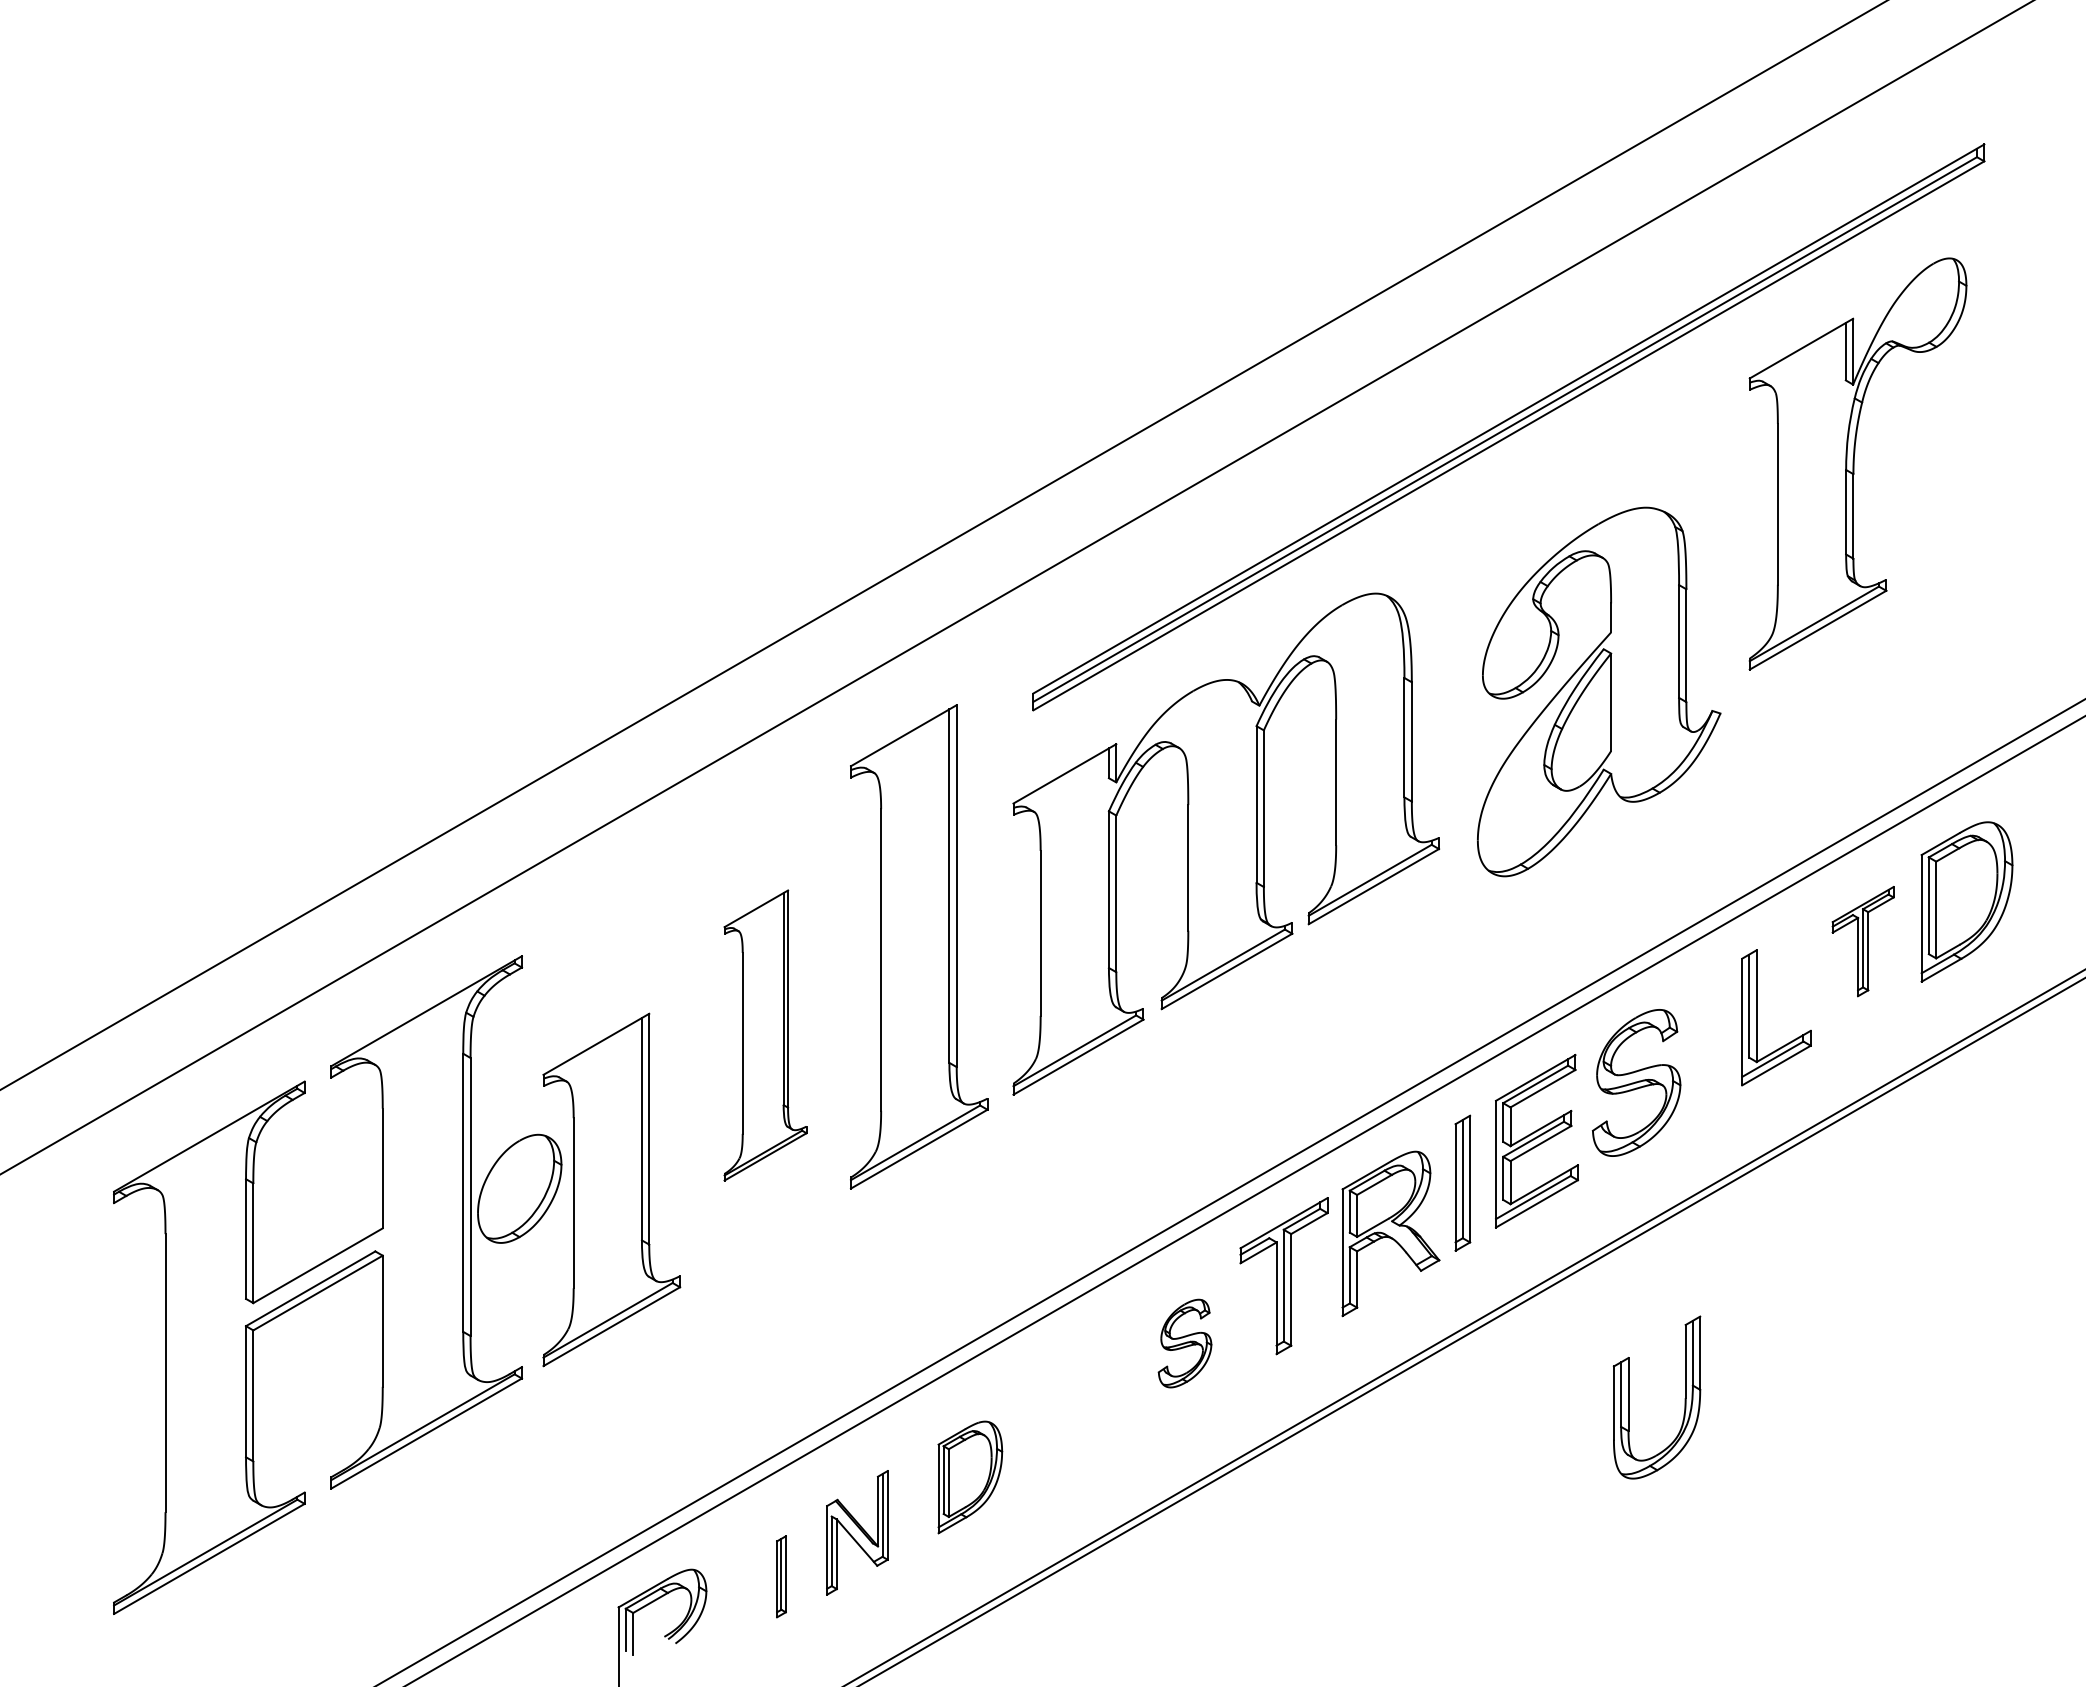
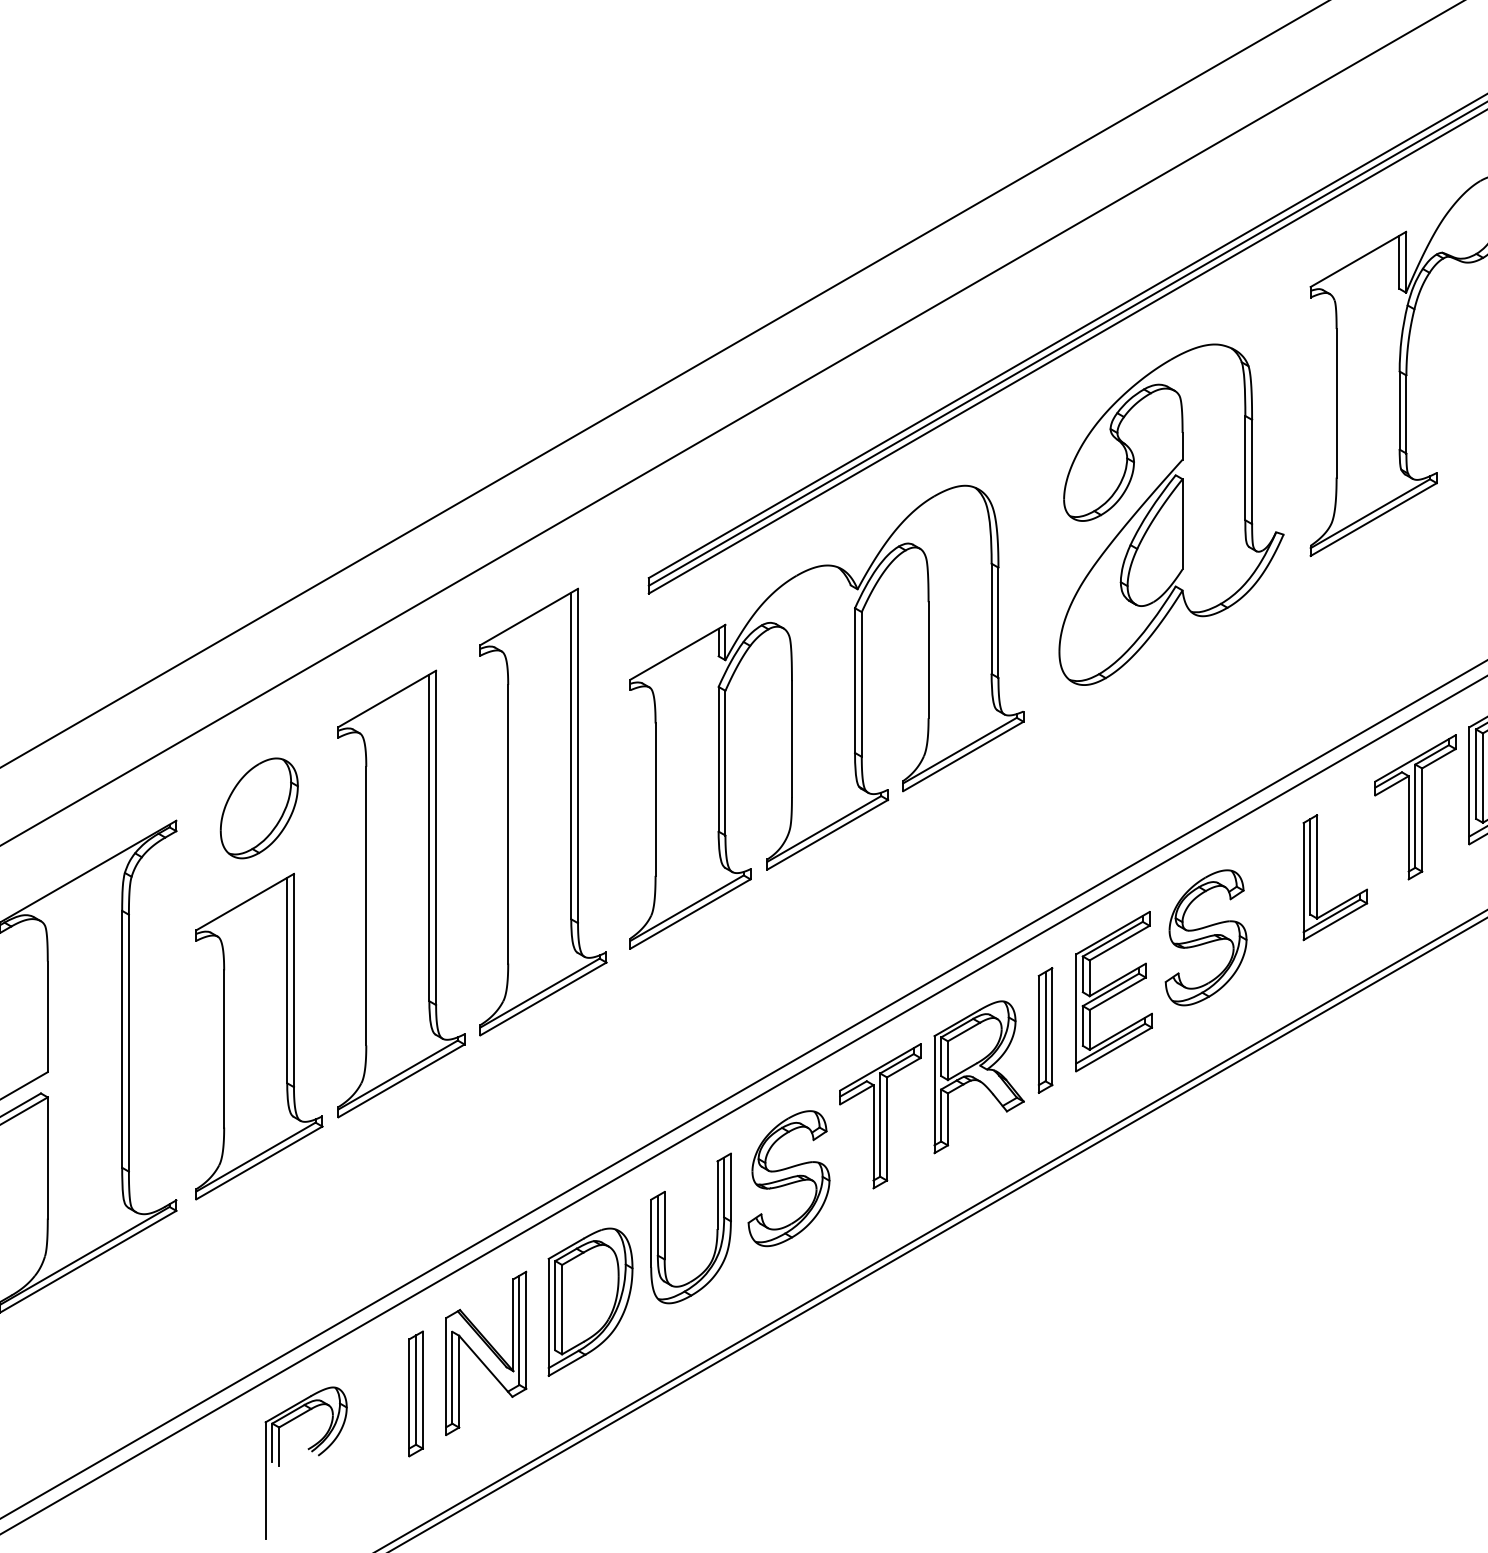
part: (1599, 691) -> (1171, 514), moved
part: (1862, 941) -> (1414, 807), size x1.43
part: (765, 1035) -> (401, 893), size x1.67
part: (519, 1188) -> (259, 808), moved
part: (1184, 1343) -> (788, 1178), size x1.67
part: (1629, 1397) -> (665, 1228), moved
part: (970, 1477) -> (590, 1302), size x1.43
part: (857, 1532) -> (486, 1353), size x1.43
part: (781, 1576) -> (416, 1393), size x1.67

